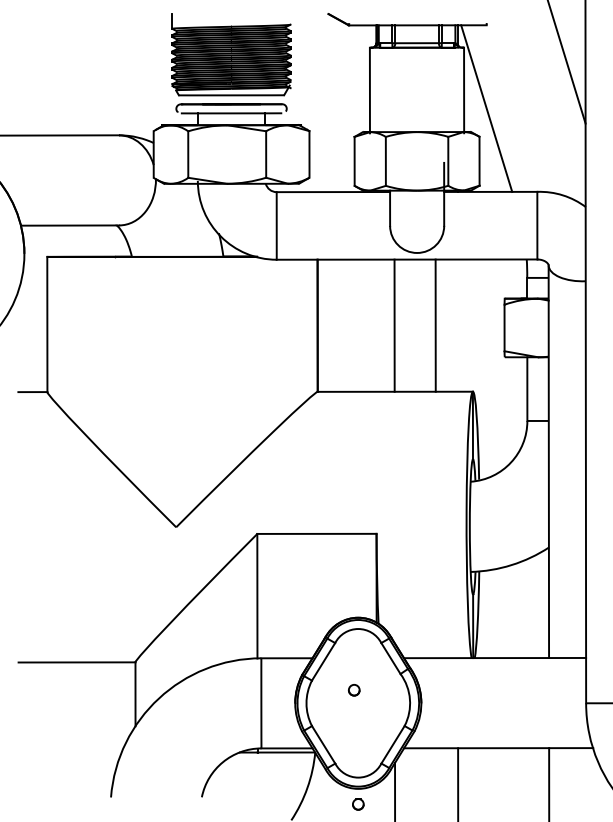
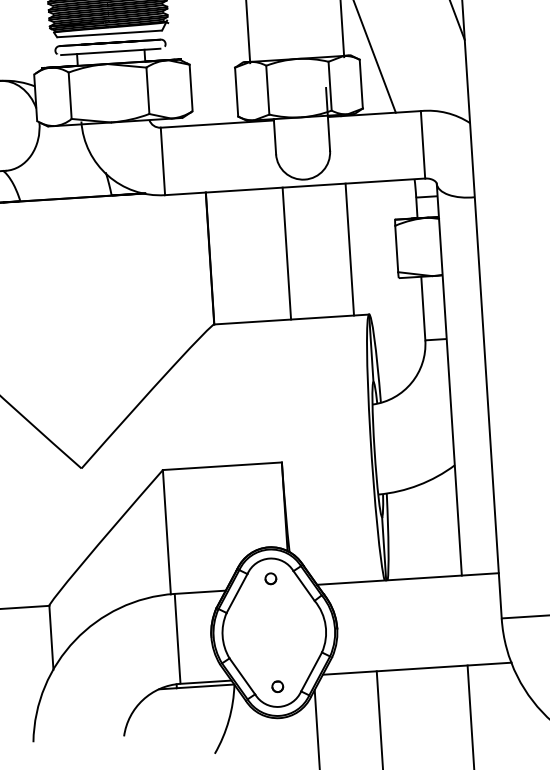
line: (435, 325) -> (349, 249), moved
part: (353, 690) -> (270, 579), moved
circle: (358, 804) -> (277, 686), moved

